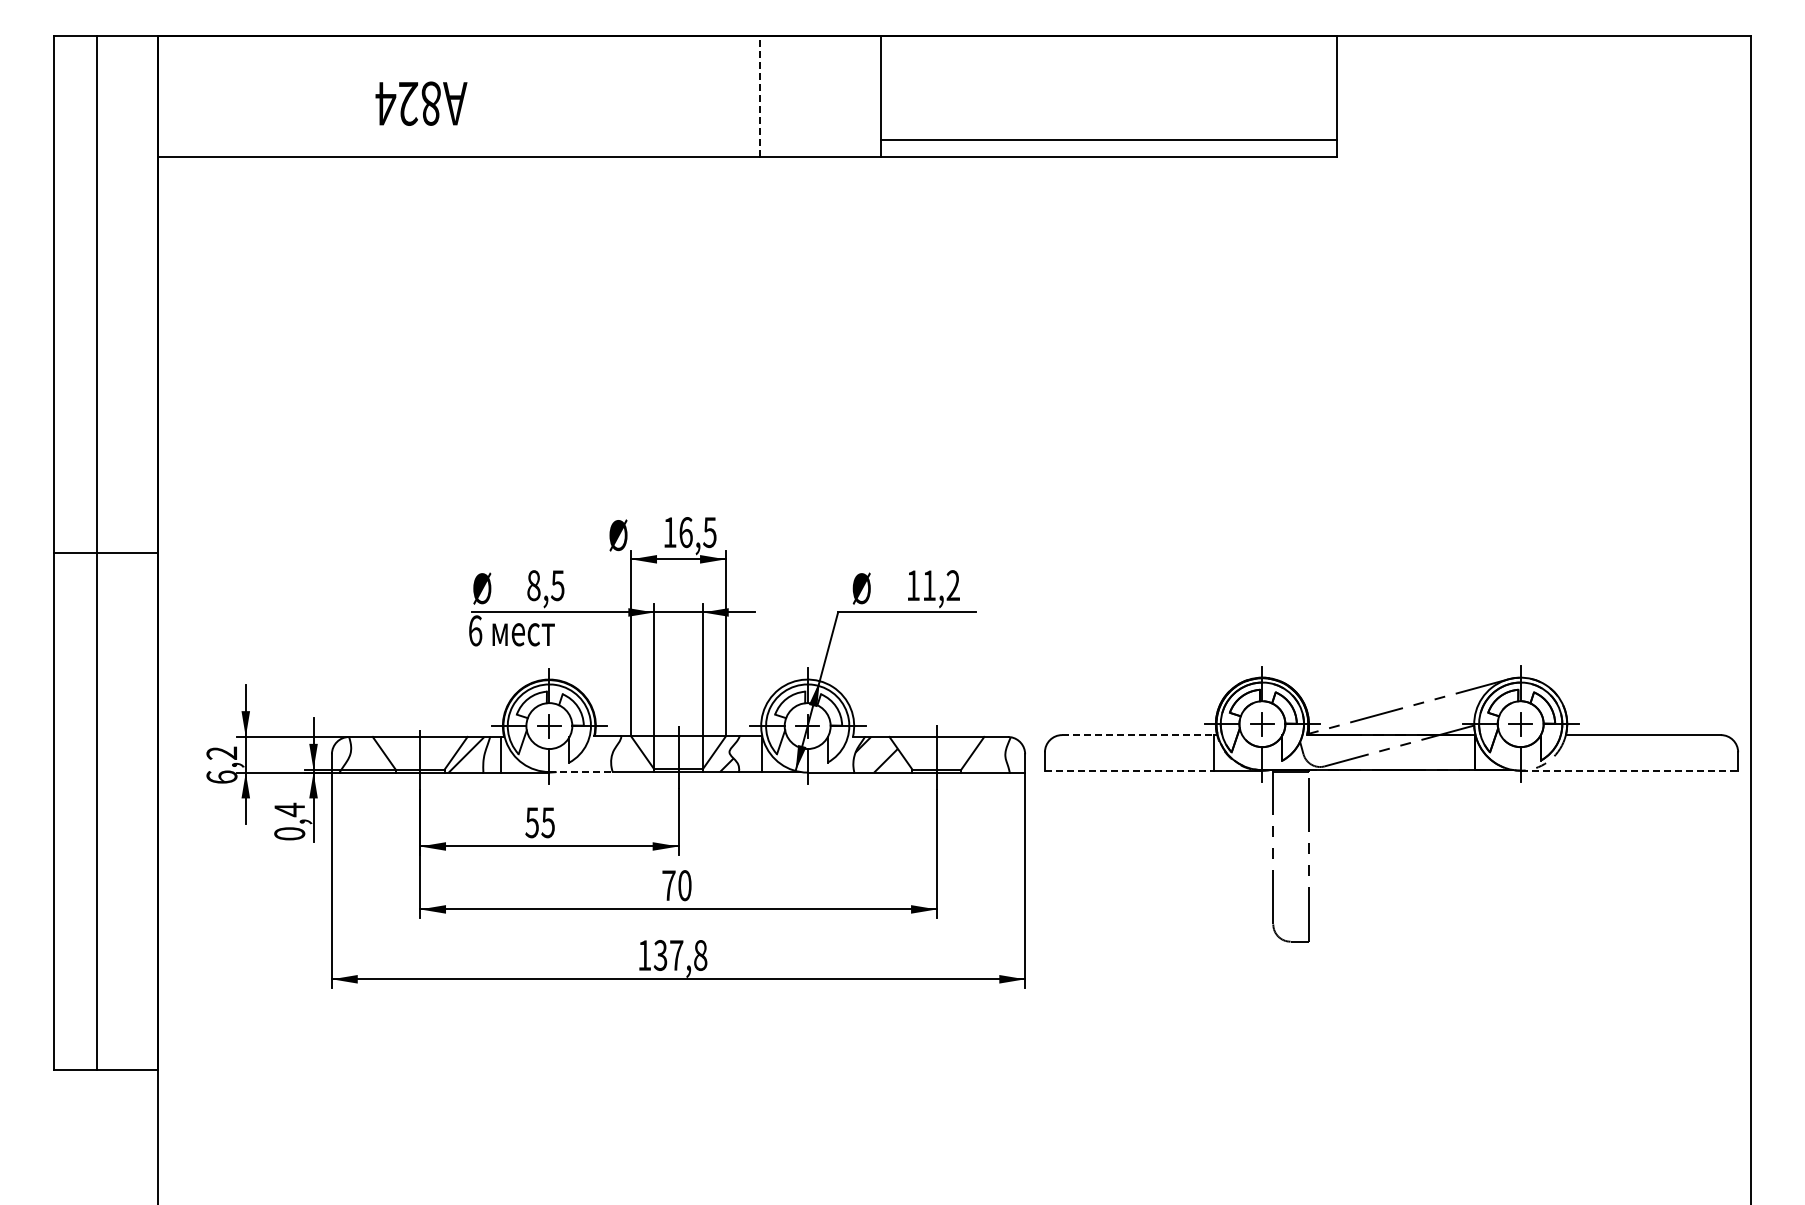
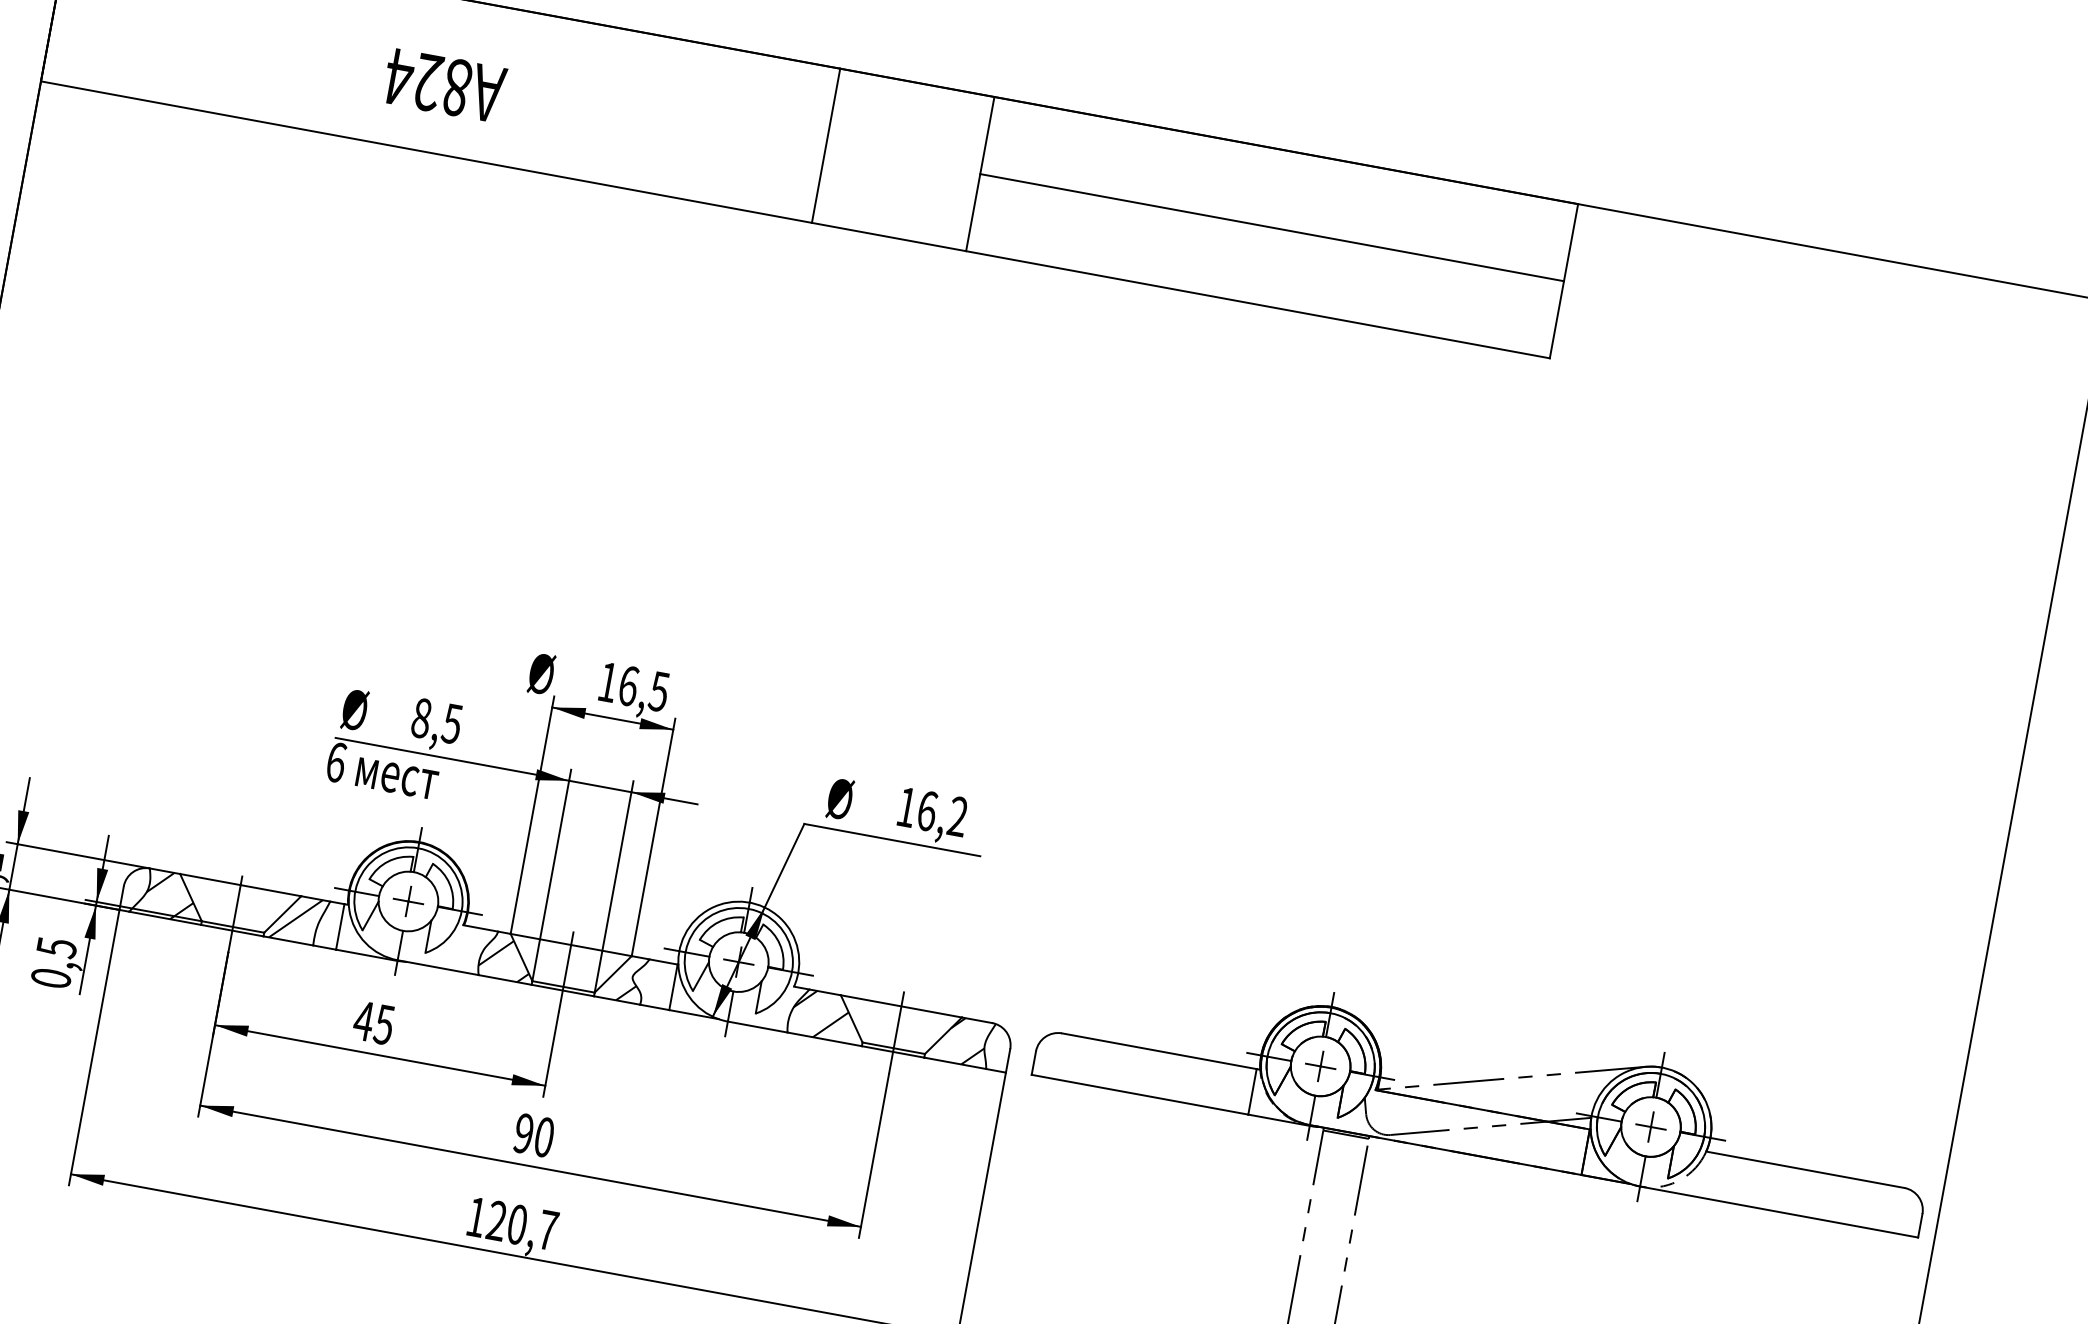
line: (760, 95) -> (826, 144), dashed -> solid
text: (421, 103) -> (444, 85), moved
line: (1108, 140) -> (1271, 227), moved
text: (929, 585) -> (927, 810), 11,2 -> 16,2
line: (1138, 735) -> (1159, 1051), dashed -> solid
hatch: (368, 754) -> (170, 895), added
hatch: (991, 754) -> (967, 1041), added
hatch: (630, 756) -> (505, 959), added
line: (1129, 770) -> (1139, 1094), dashed -> solid
line: (1629, 770) -> (1779, 1211), dashed -> solid
line: (581, 772) -> (438, 968), dashed -> solid
text: (289, 809) -> (56, 947), 0,4 -> 0,5
text: (532, 822) -> (364, 1020), 55 -> 45
text: (668, 885) -> (523, 1133), 70 -> 90
text: (680, 955) -> (522, 1225), 137,8 -> 120,7

